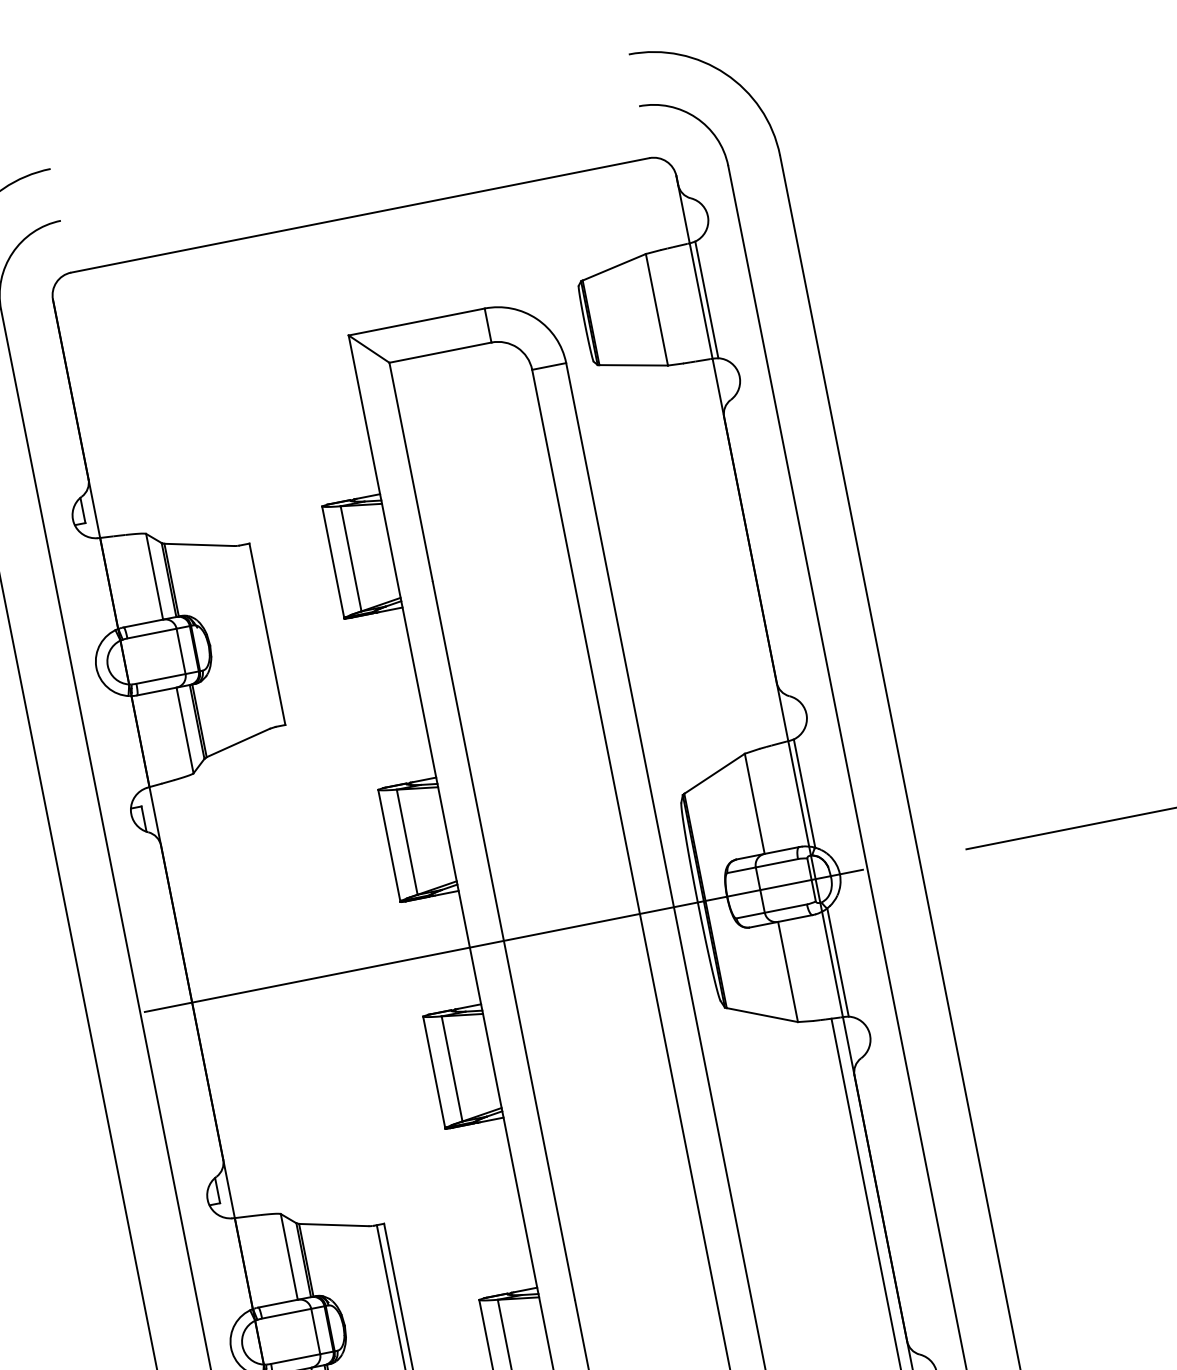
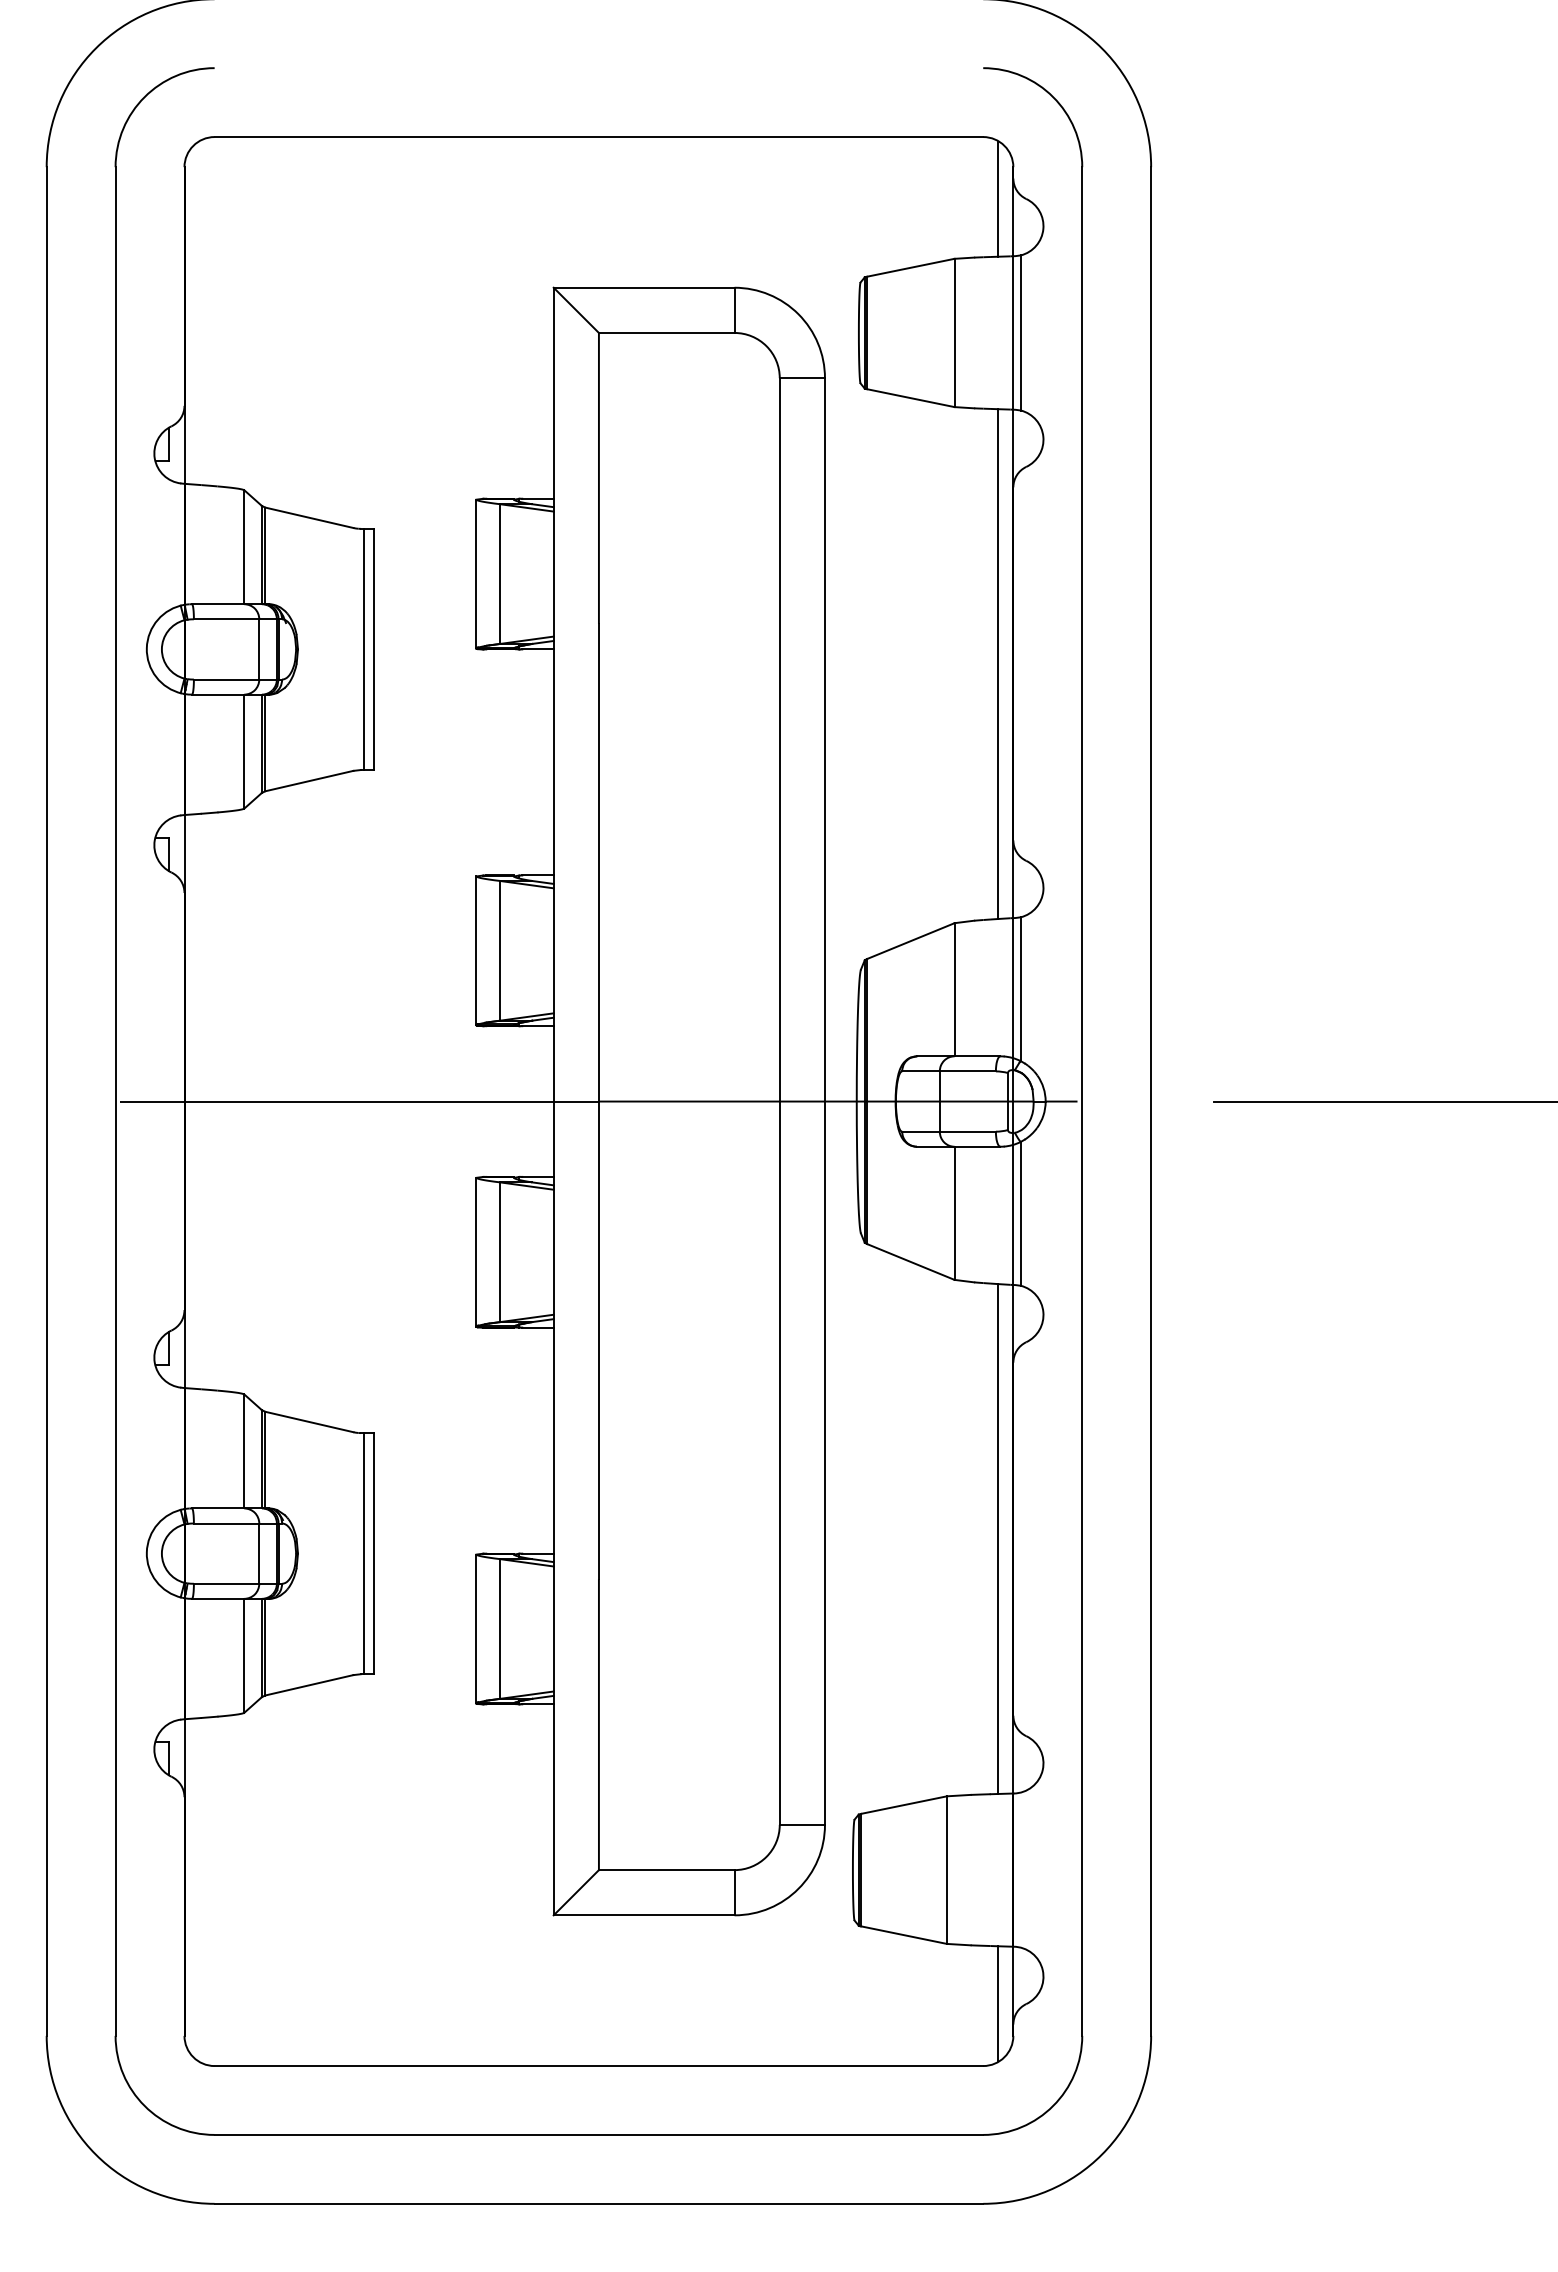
line: (669, 202) -> (998, 198), added
line: (739, 552) -> (998, 664), added
line: (260, 635) -> (364, 649), added

